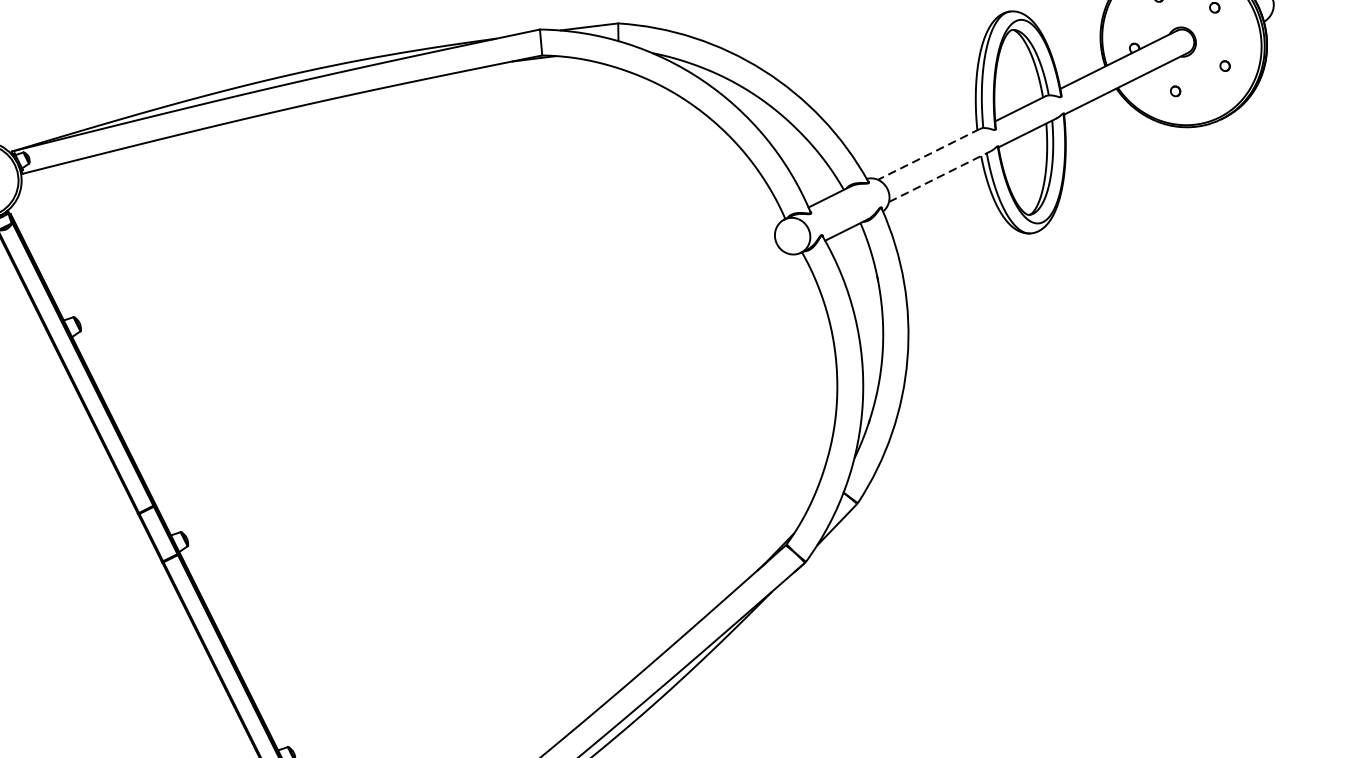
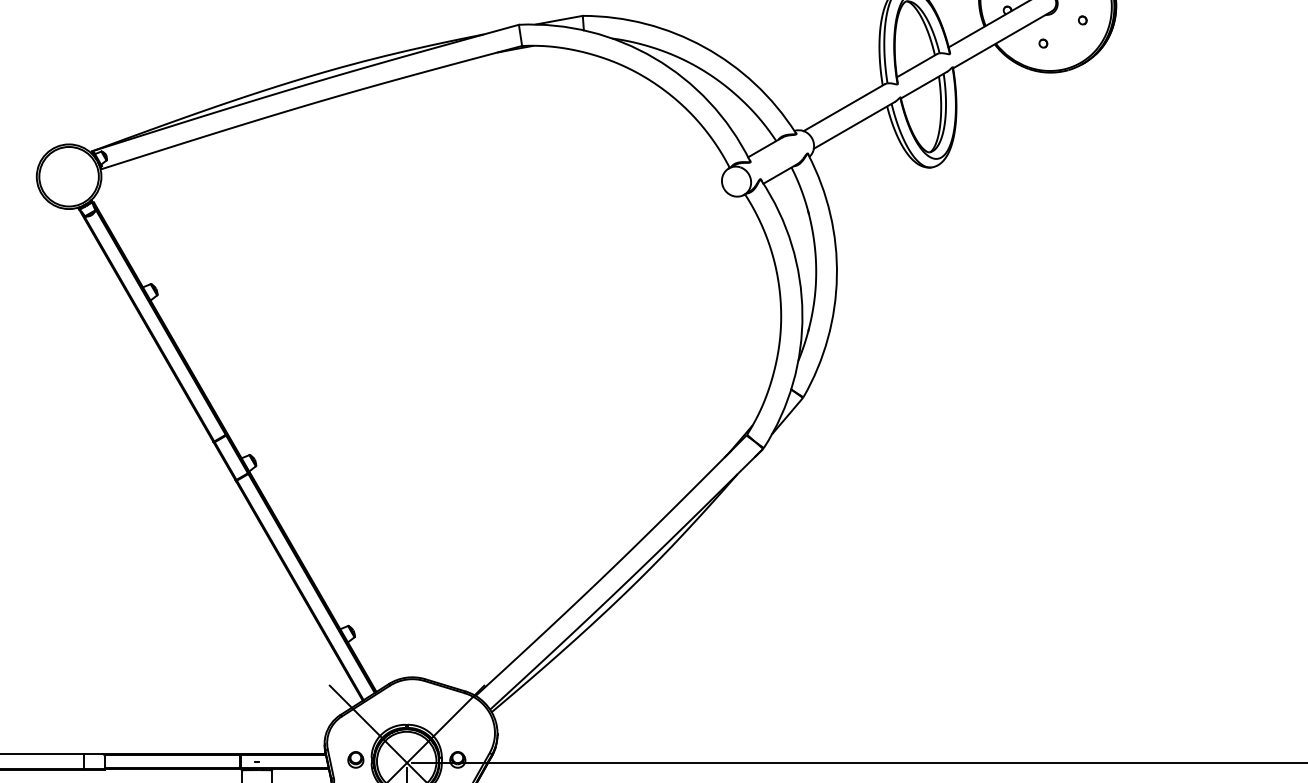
line: (929, 154) -> (844, 107), dashed -> solid
line: (940, 176) -> (854, 125), dashed -> solid

